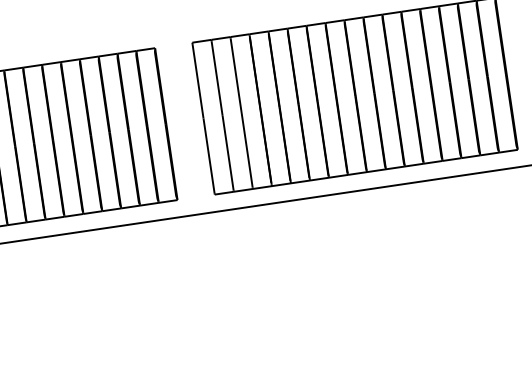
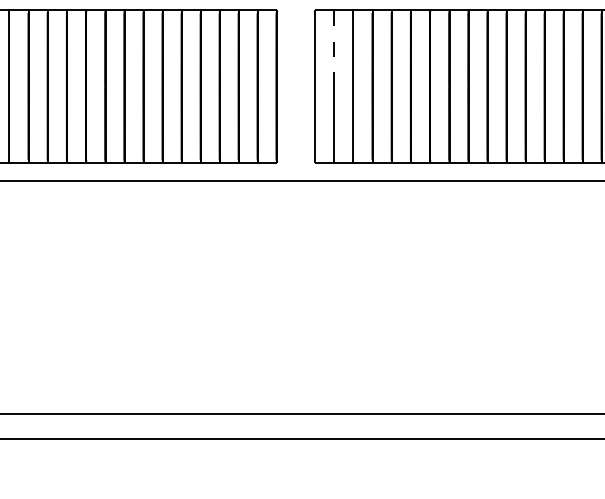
line: (217, 78) -> (334, 48), solid -> dashed

